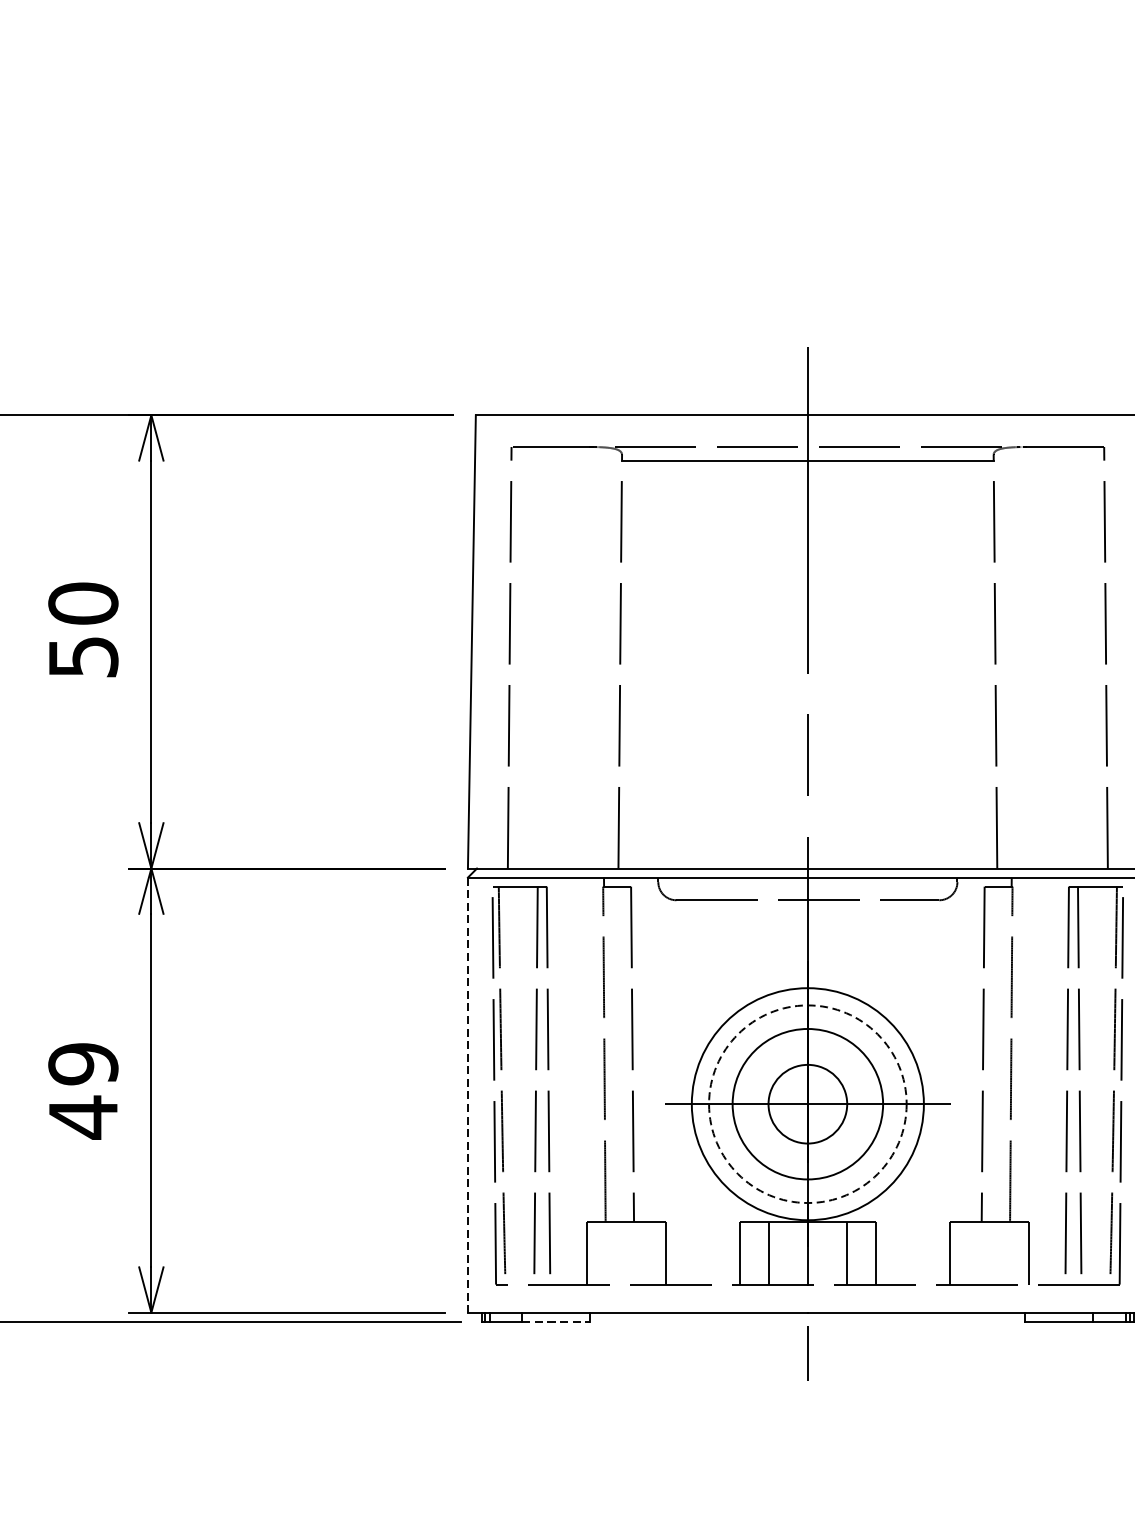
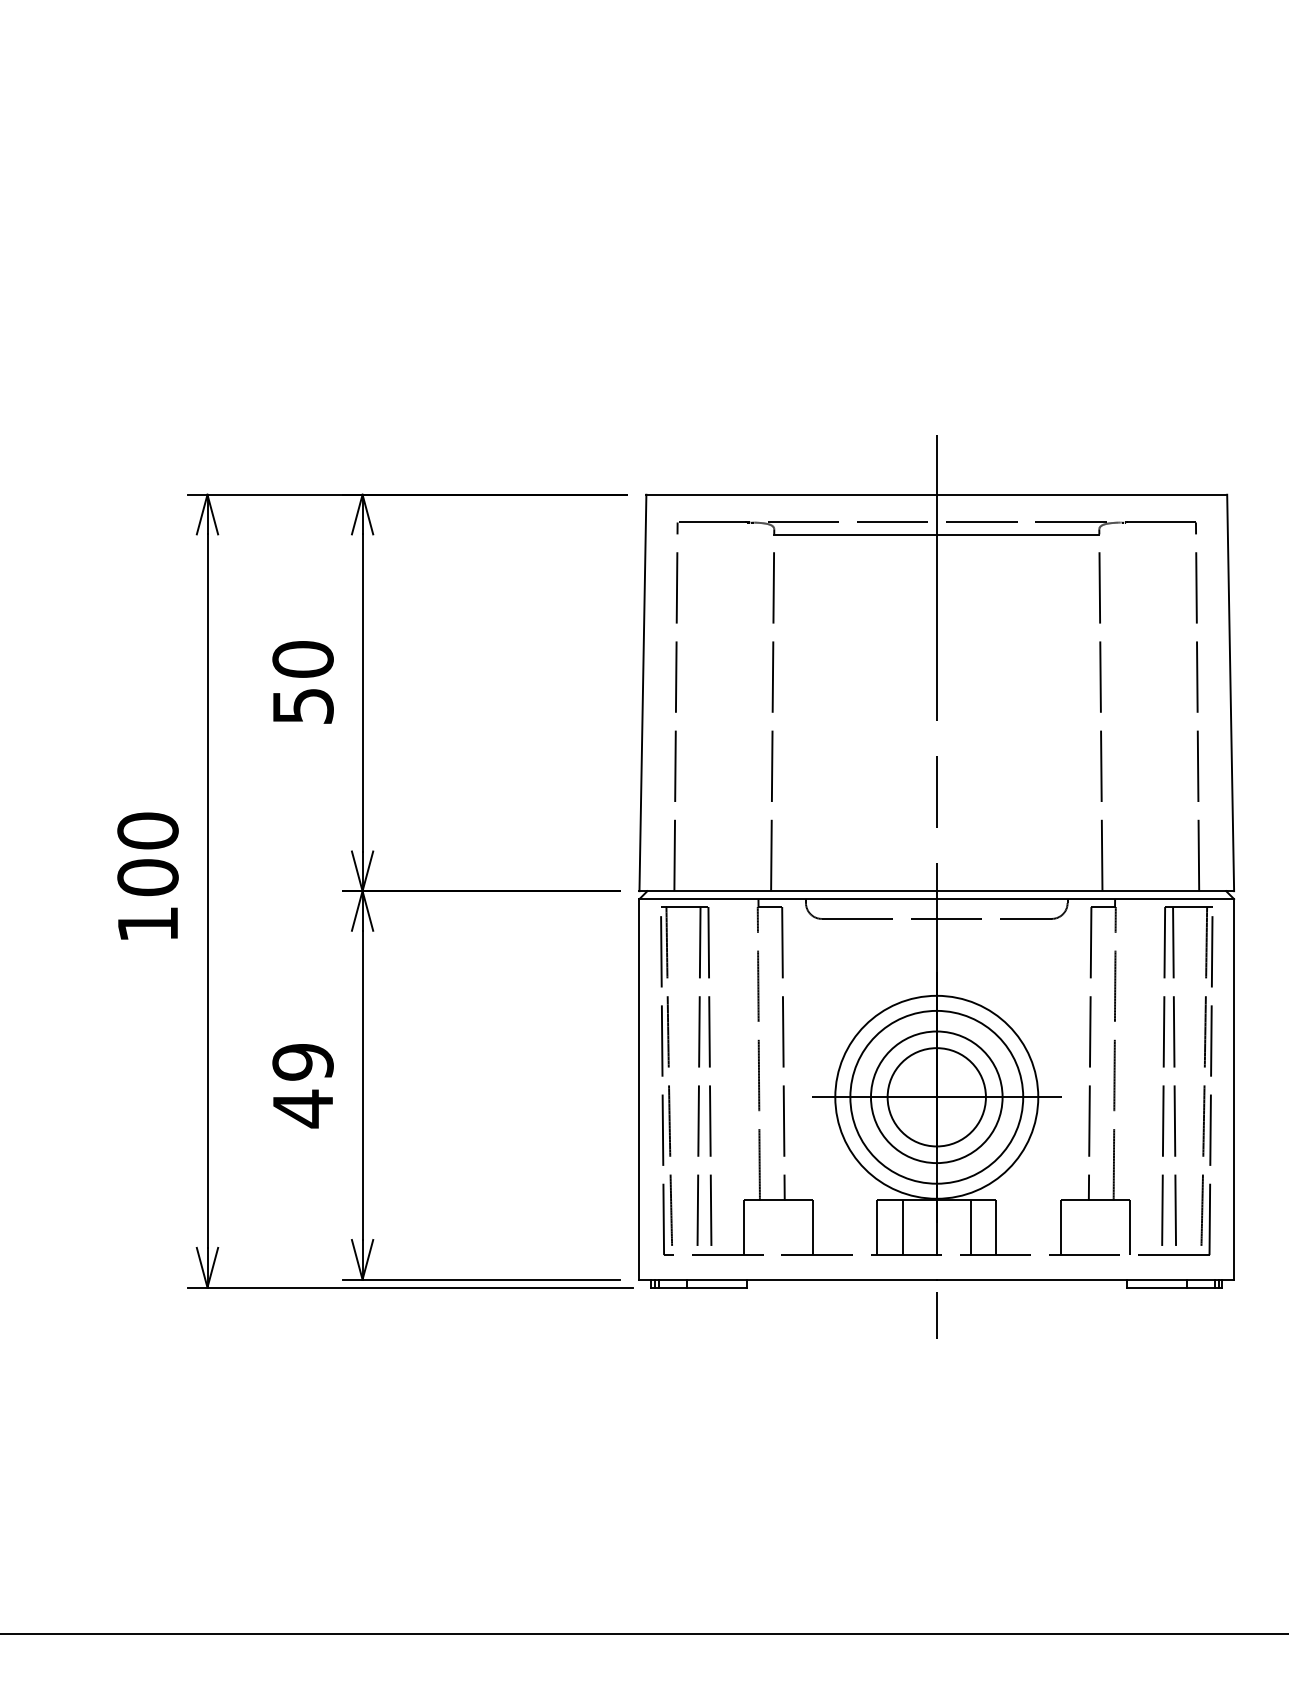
line: (467, 1095) -> (639, 1089), dashed -> solid
circle: (807, 1103) -> (936, 1096), dashed -> solid
circle: (807, 1104) -> (936, 1097), size x1.43
line: (556, 1321) -> (716, 1287), dashed -> solid

